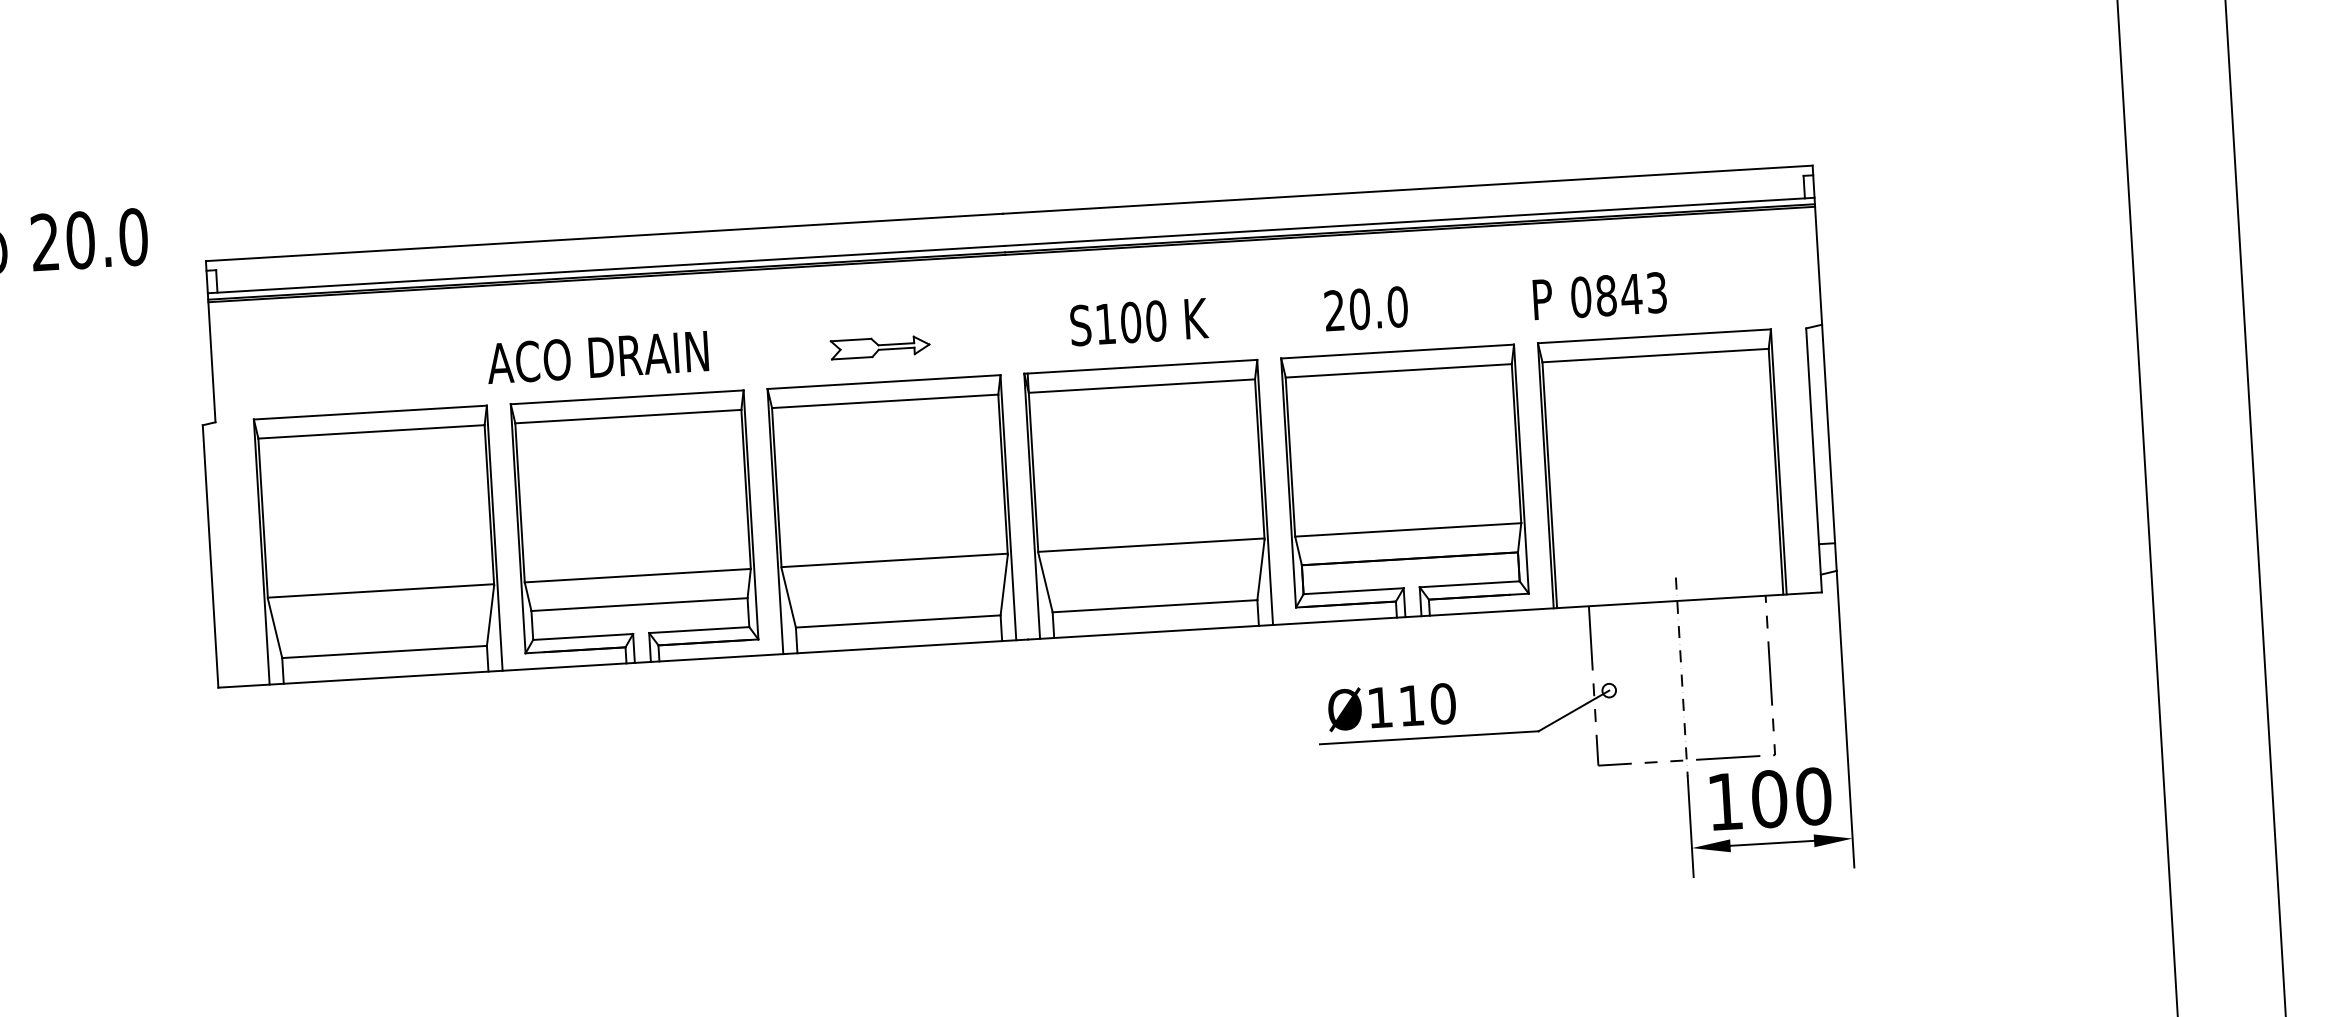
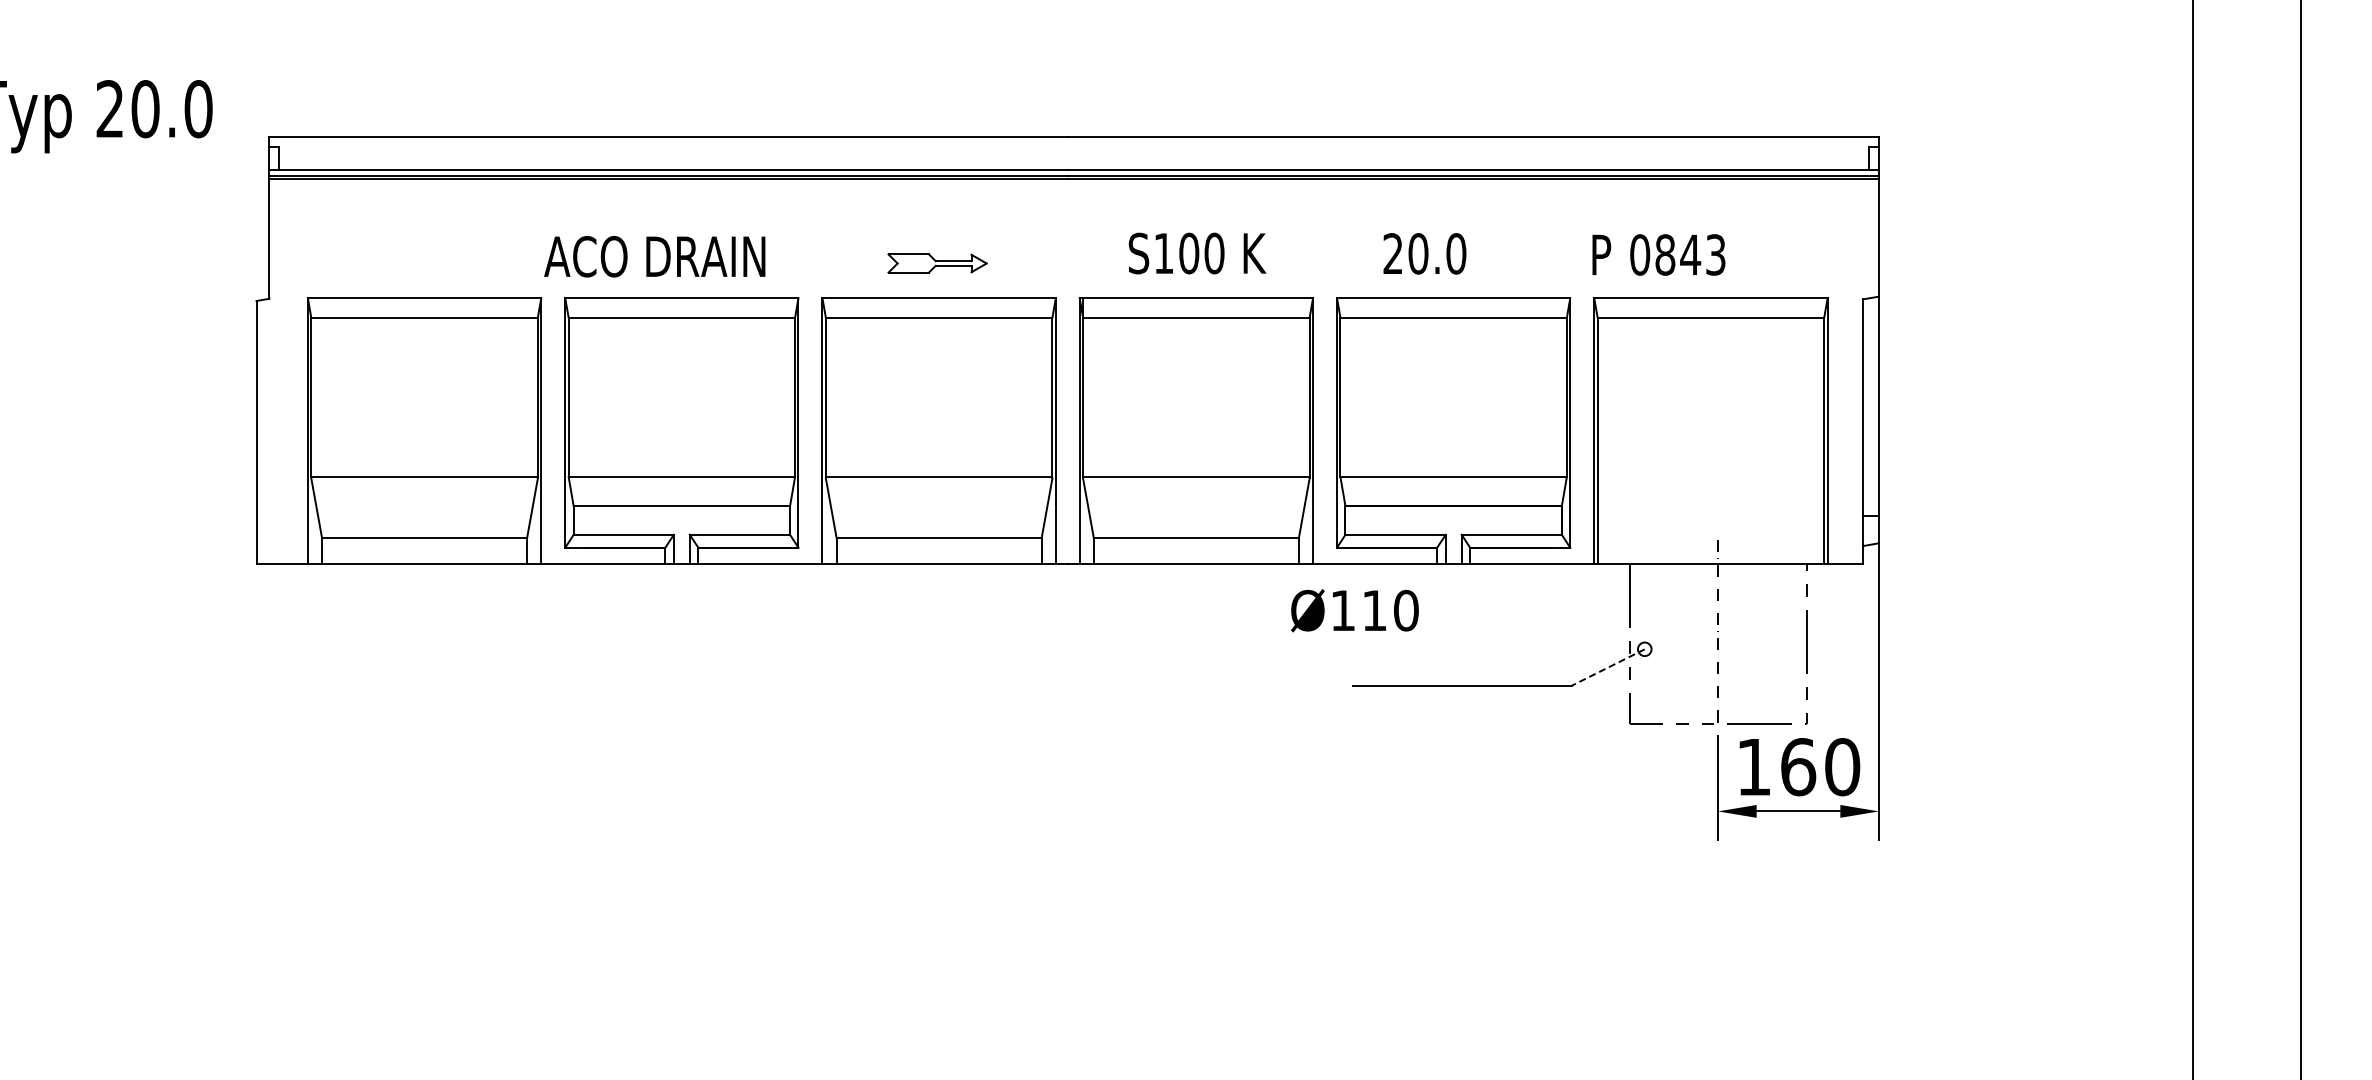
text: (1391, 706) -> (1354, 610), moved
line: (1574, 710) -> (1608, 667), solid -> dashed
text: (1769, 799) -> (1798, 767), 100 -> 160

